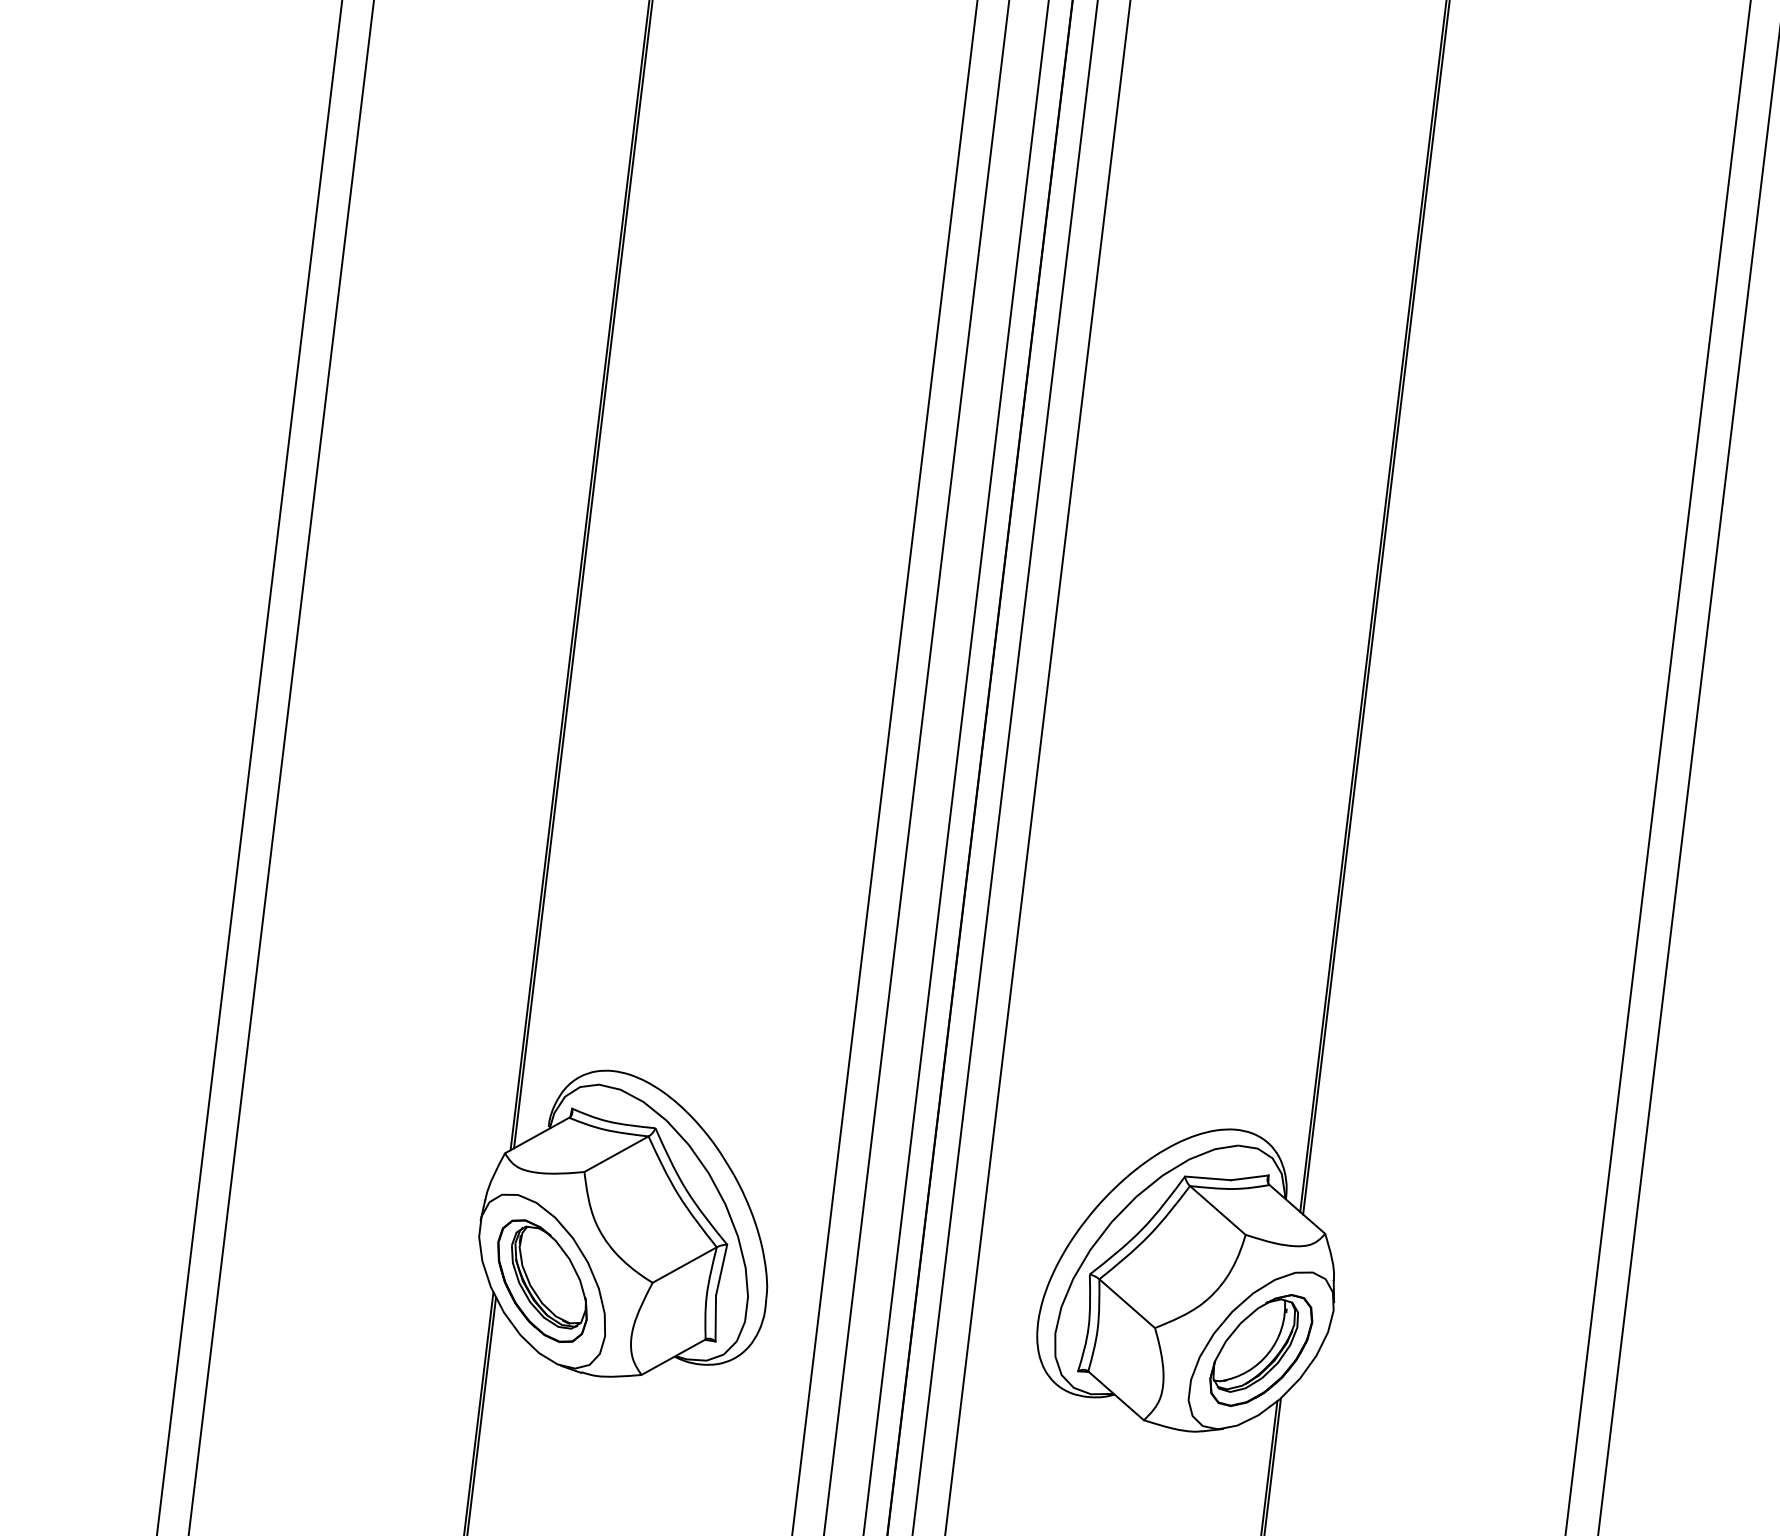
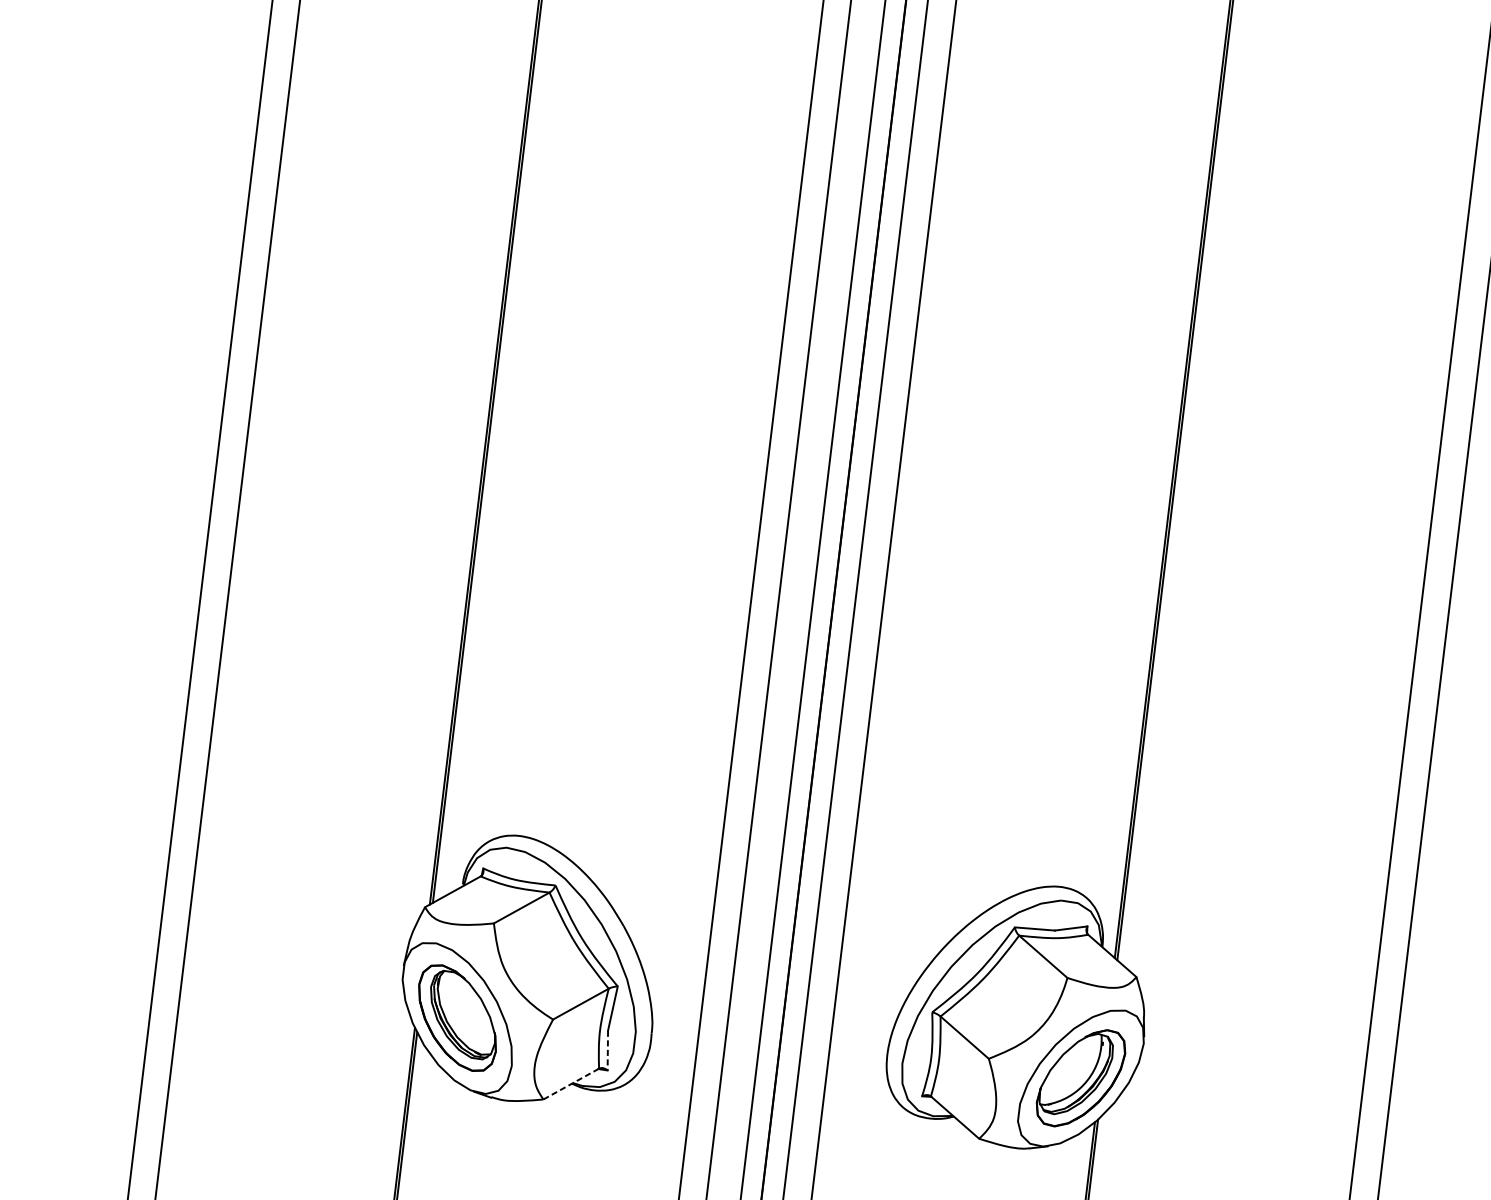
line: (715, 1318) -> (607, 1050), solid -> dashed
line: (673, 1357) -> (571, 1084), solid -> dashed

